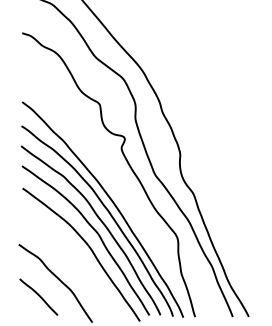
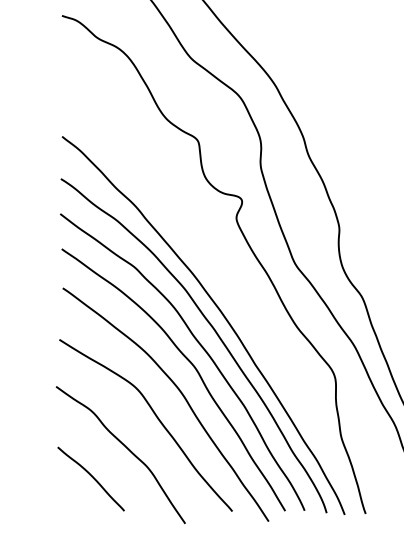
curve: (75, 262) -> (155, 418), added

